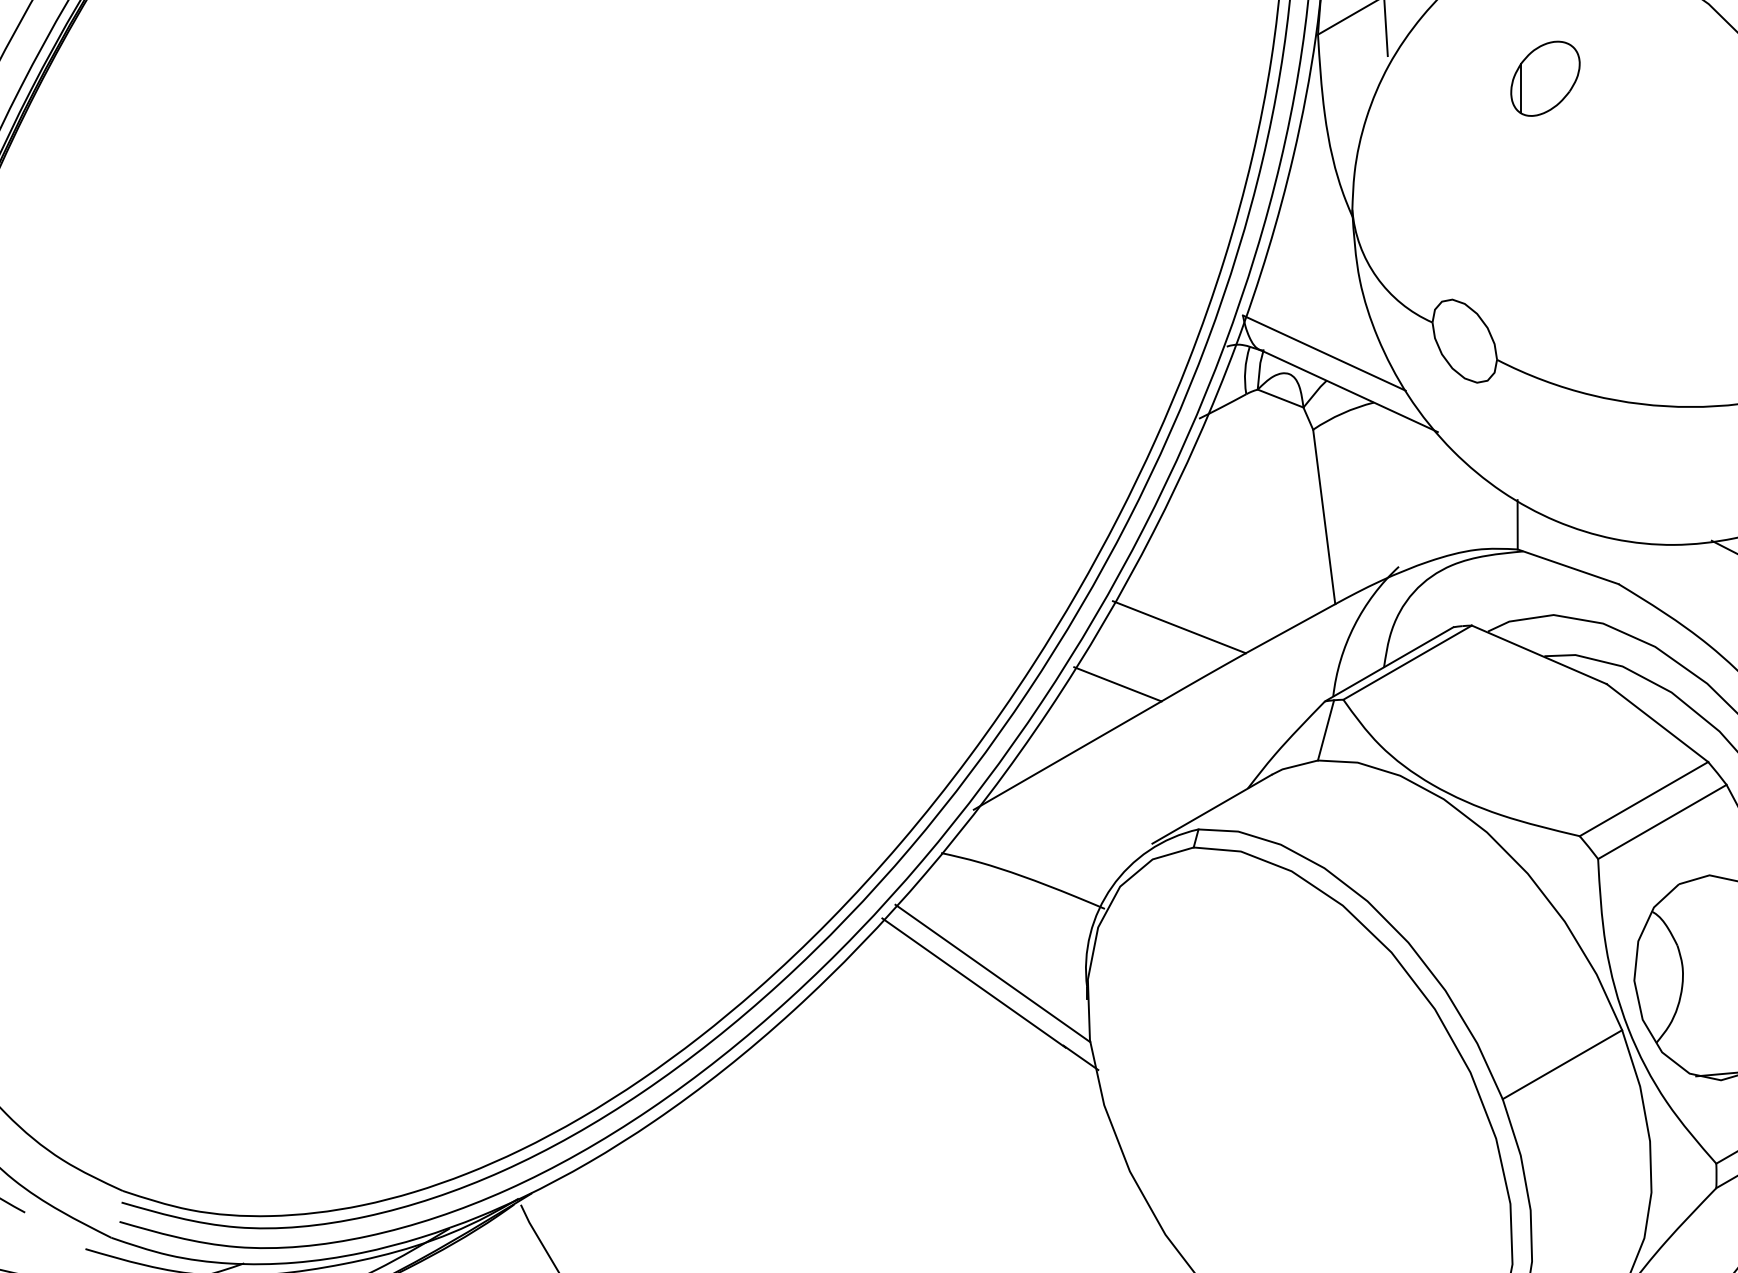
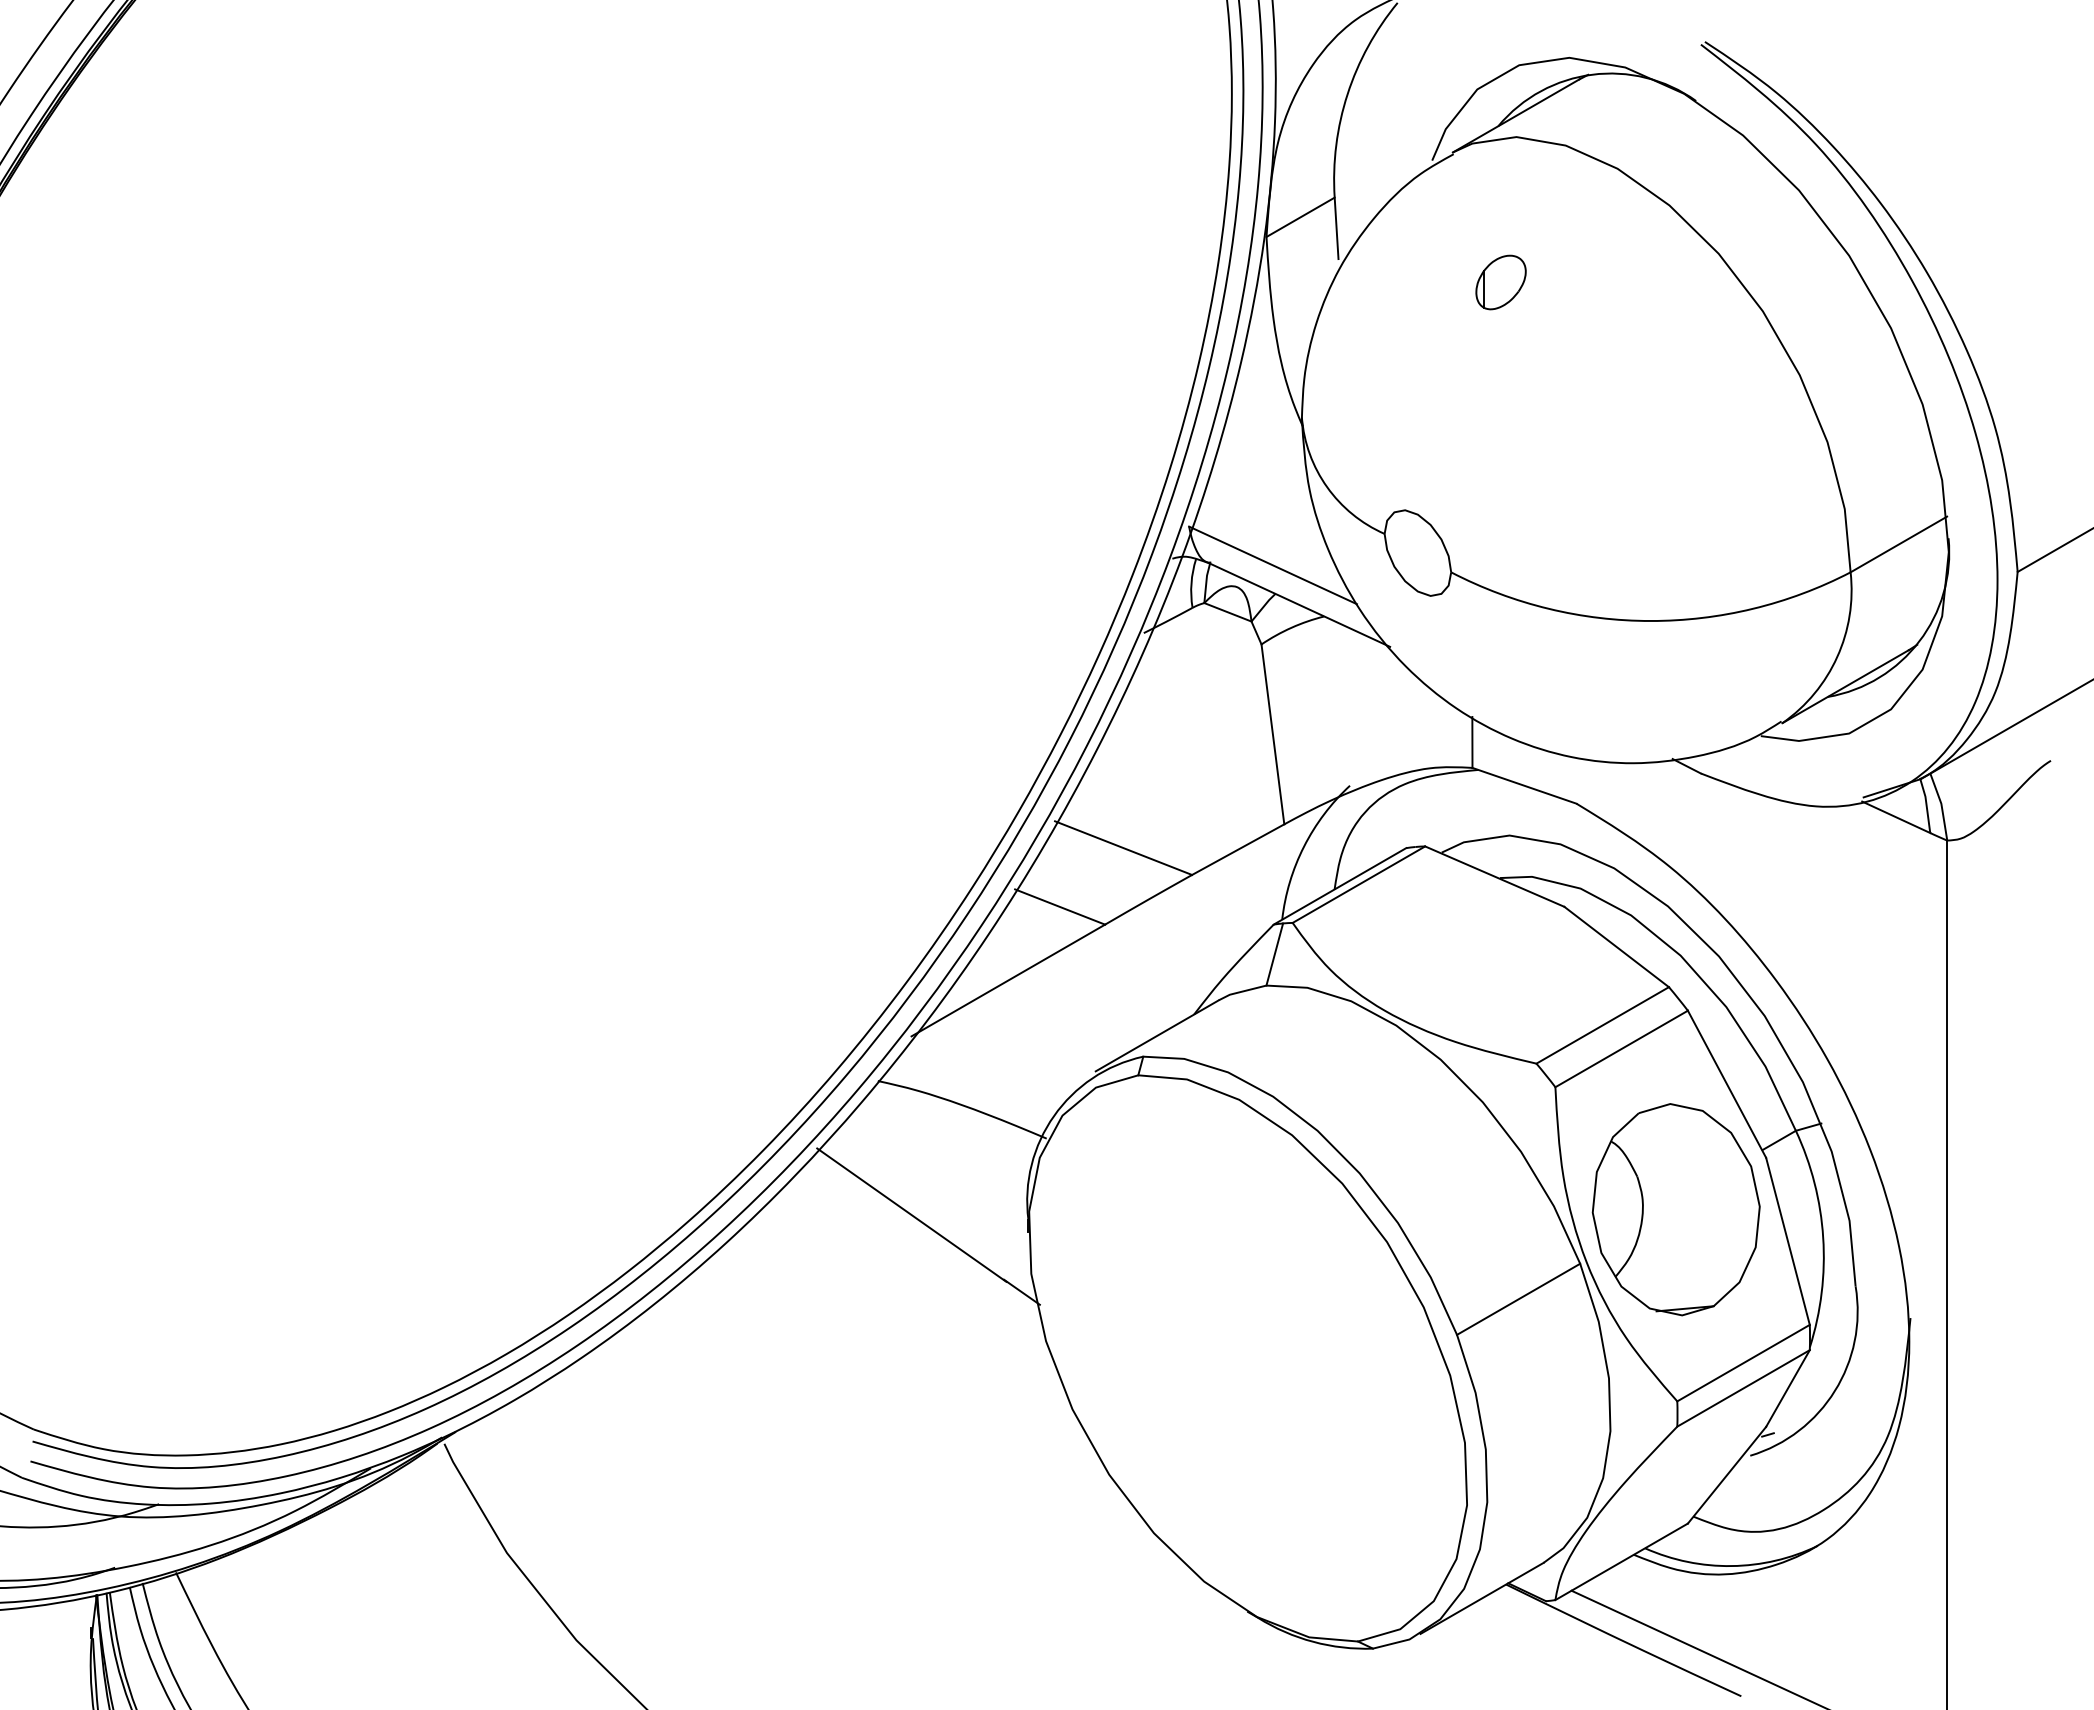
part: (1544, 78) -> (1500, 282), size x0.7
line: (992, 973) -> (930, 1205), removed

